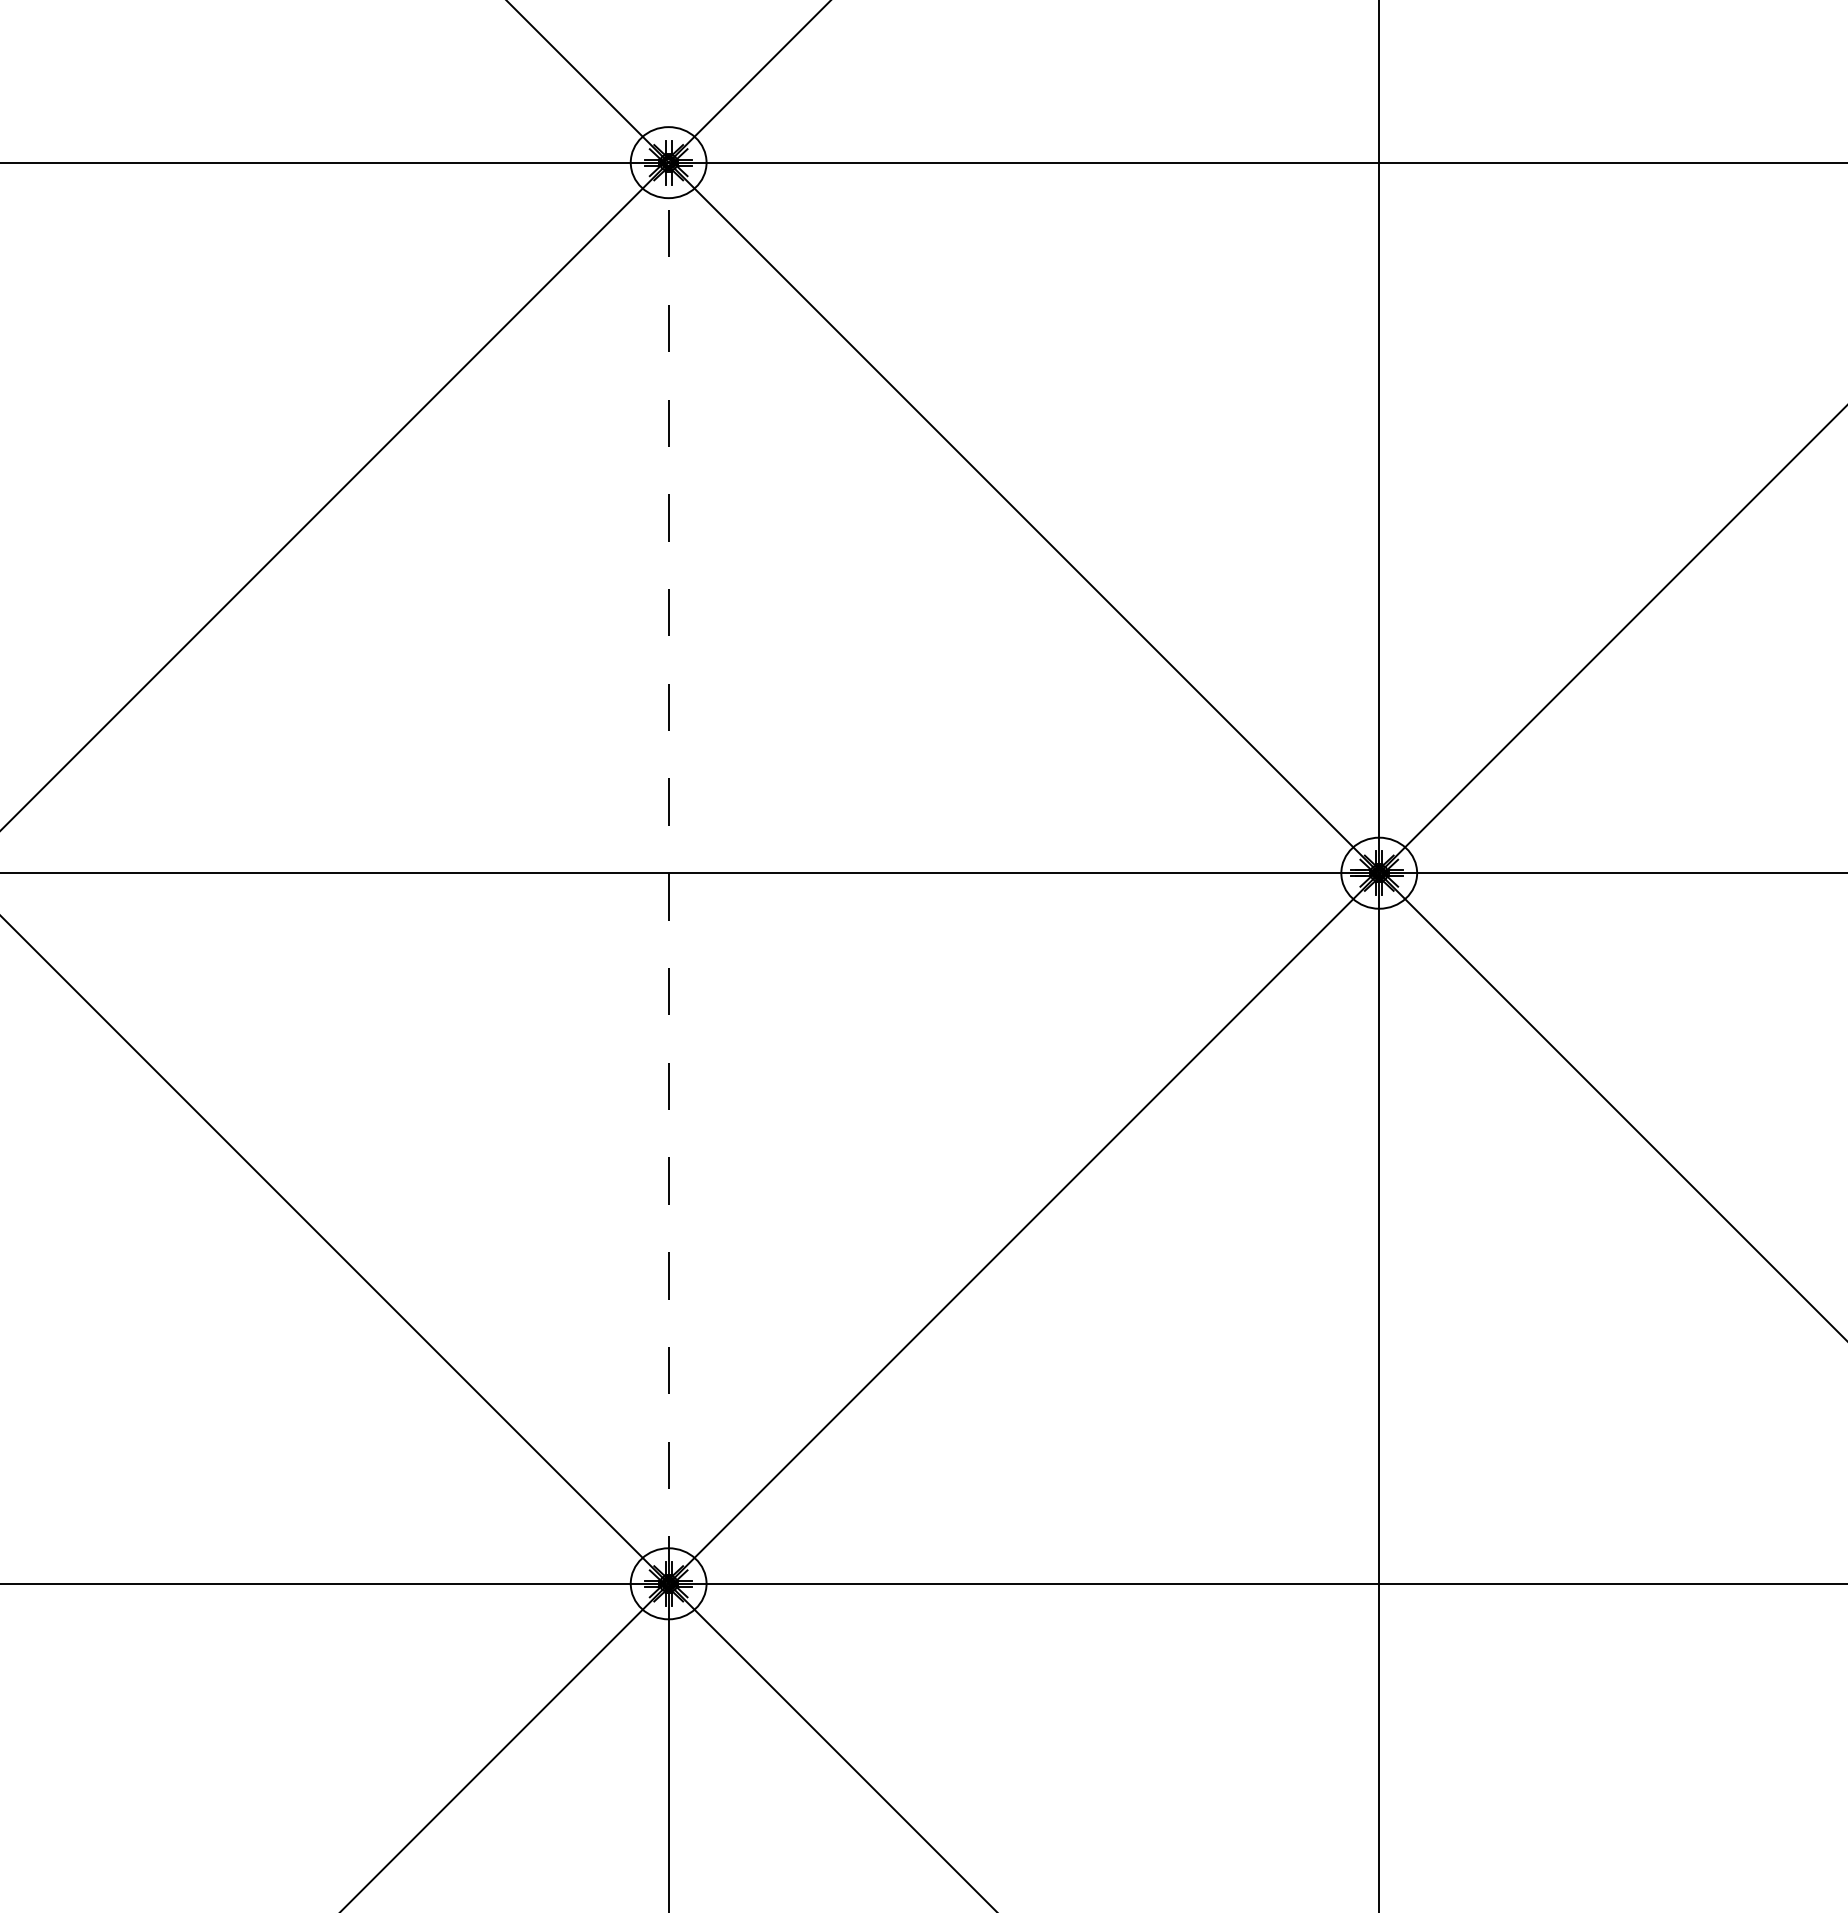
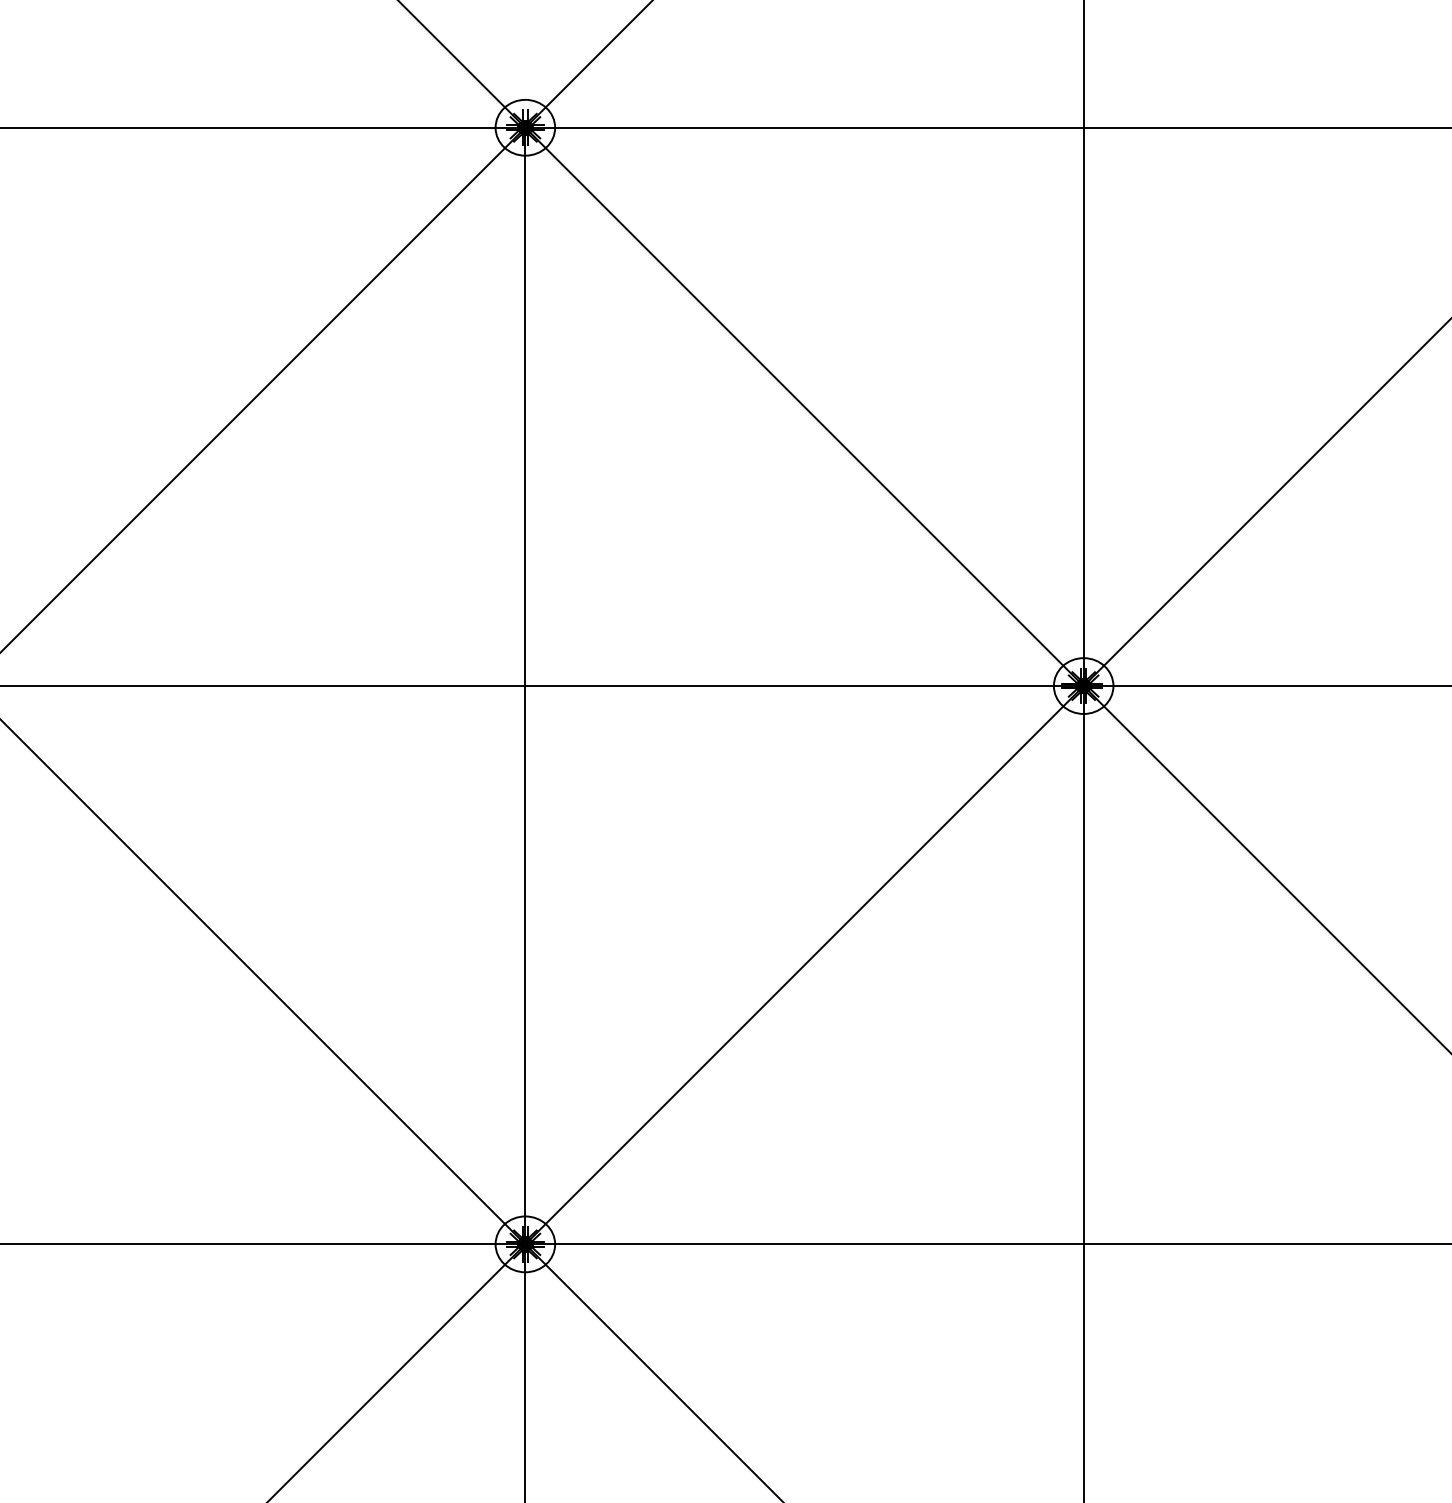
line: (668, 873) -> (525, 686), dashed -> solid

